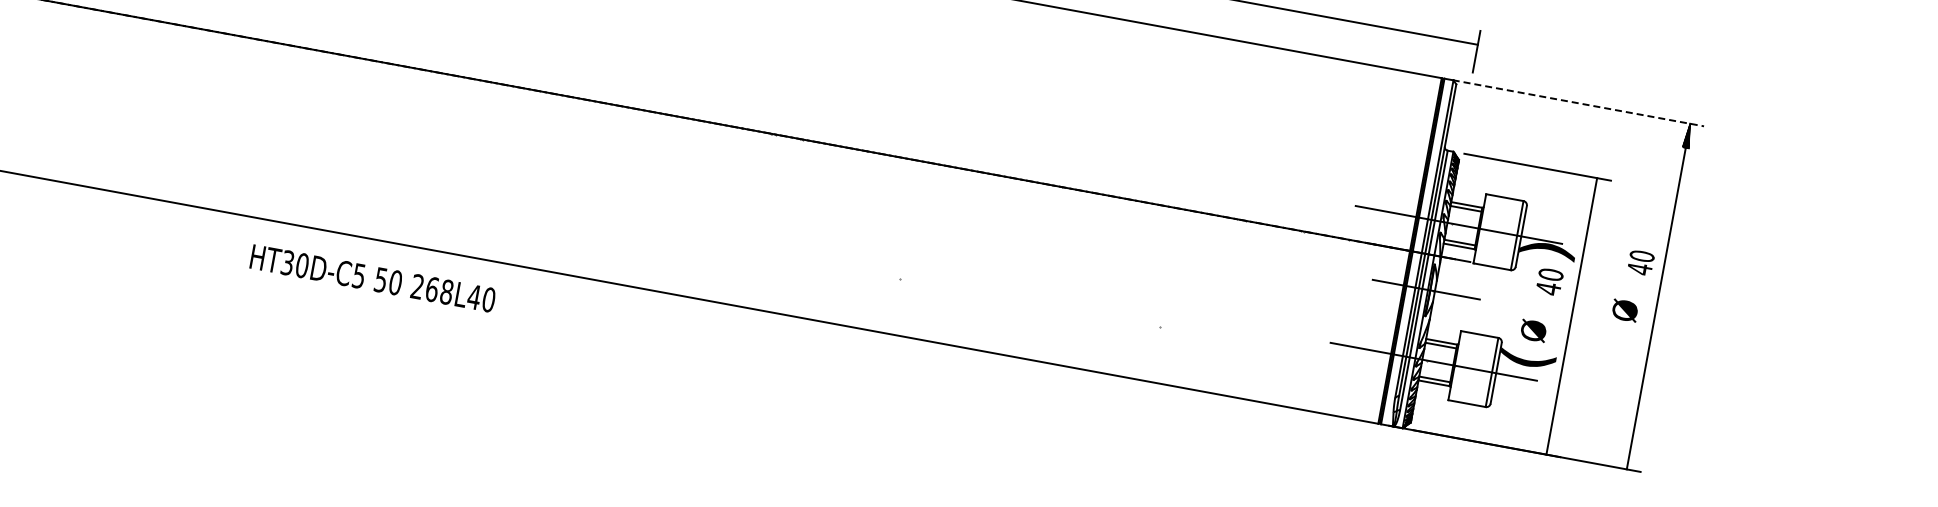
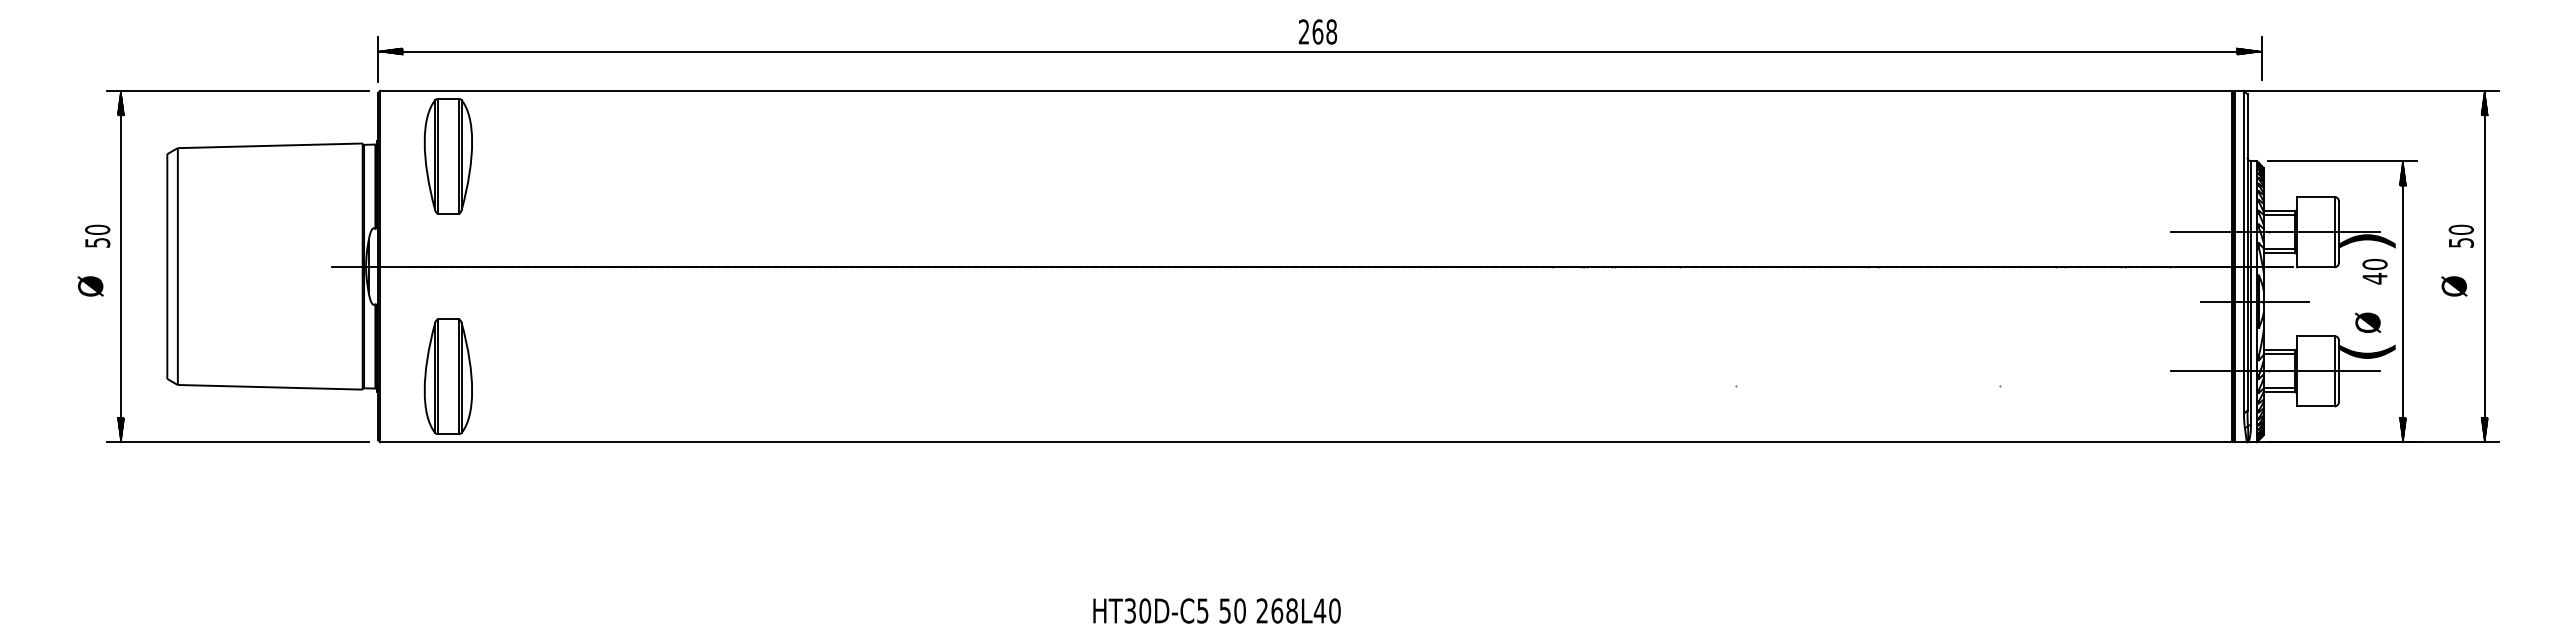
hatch: (1465, 42) -> (2248, 51), added
line: (1578, 102) -> (2370, 90), dashed -> solid
hatch: (1594, 190) -> (2402, 173), added
text: (1640, 268) -> (2461, 242), 40 -> 50
text: (372, 278) -> (1216, 610), moved
hatch: (1548, 442) -> (2402, 429), added
hatch: (1628, 456) -> (2484, 429), added

